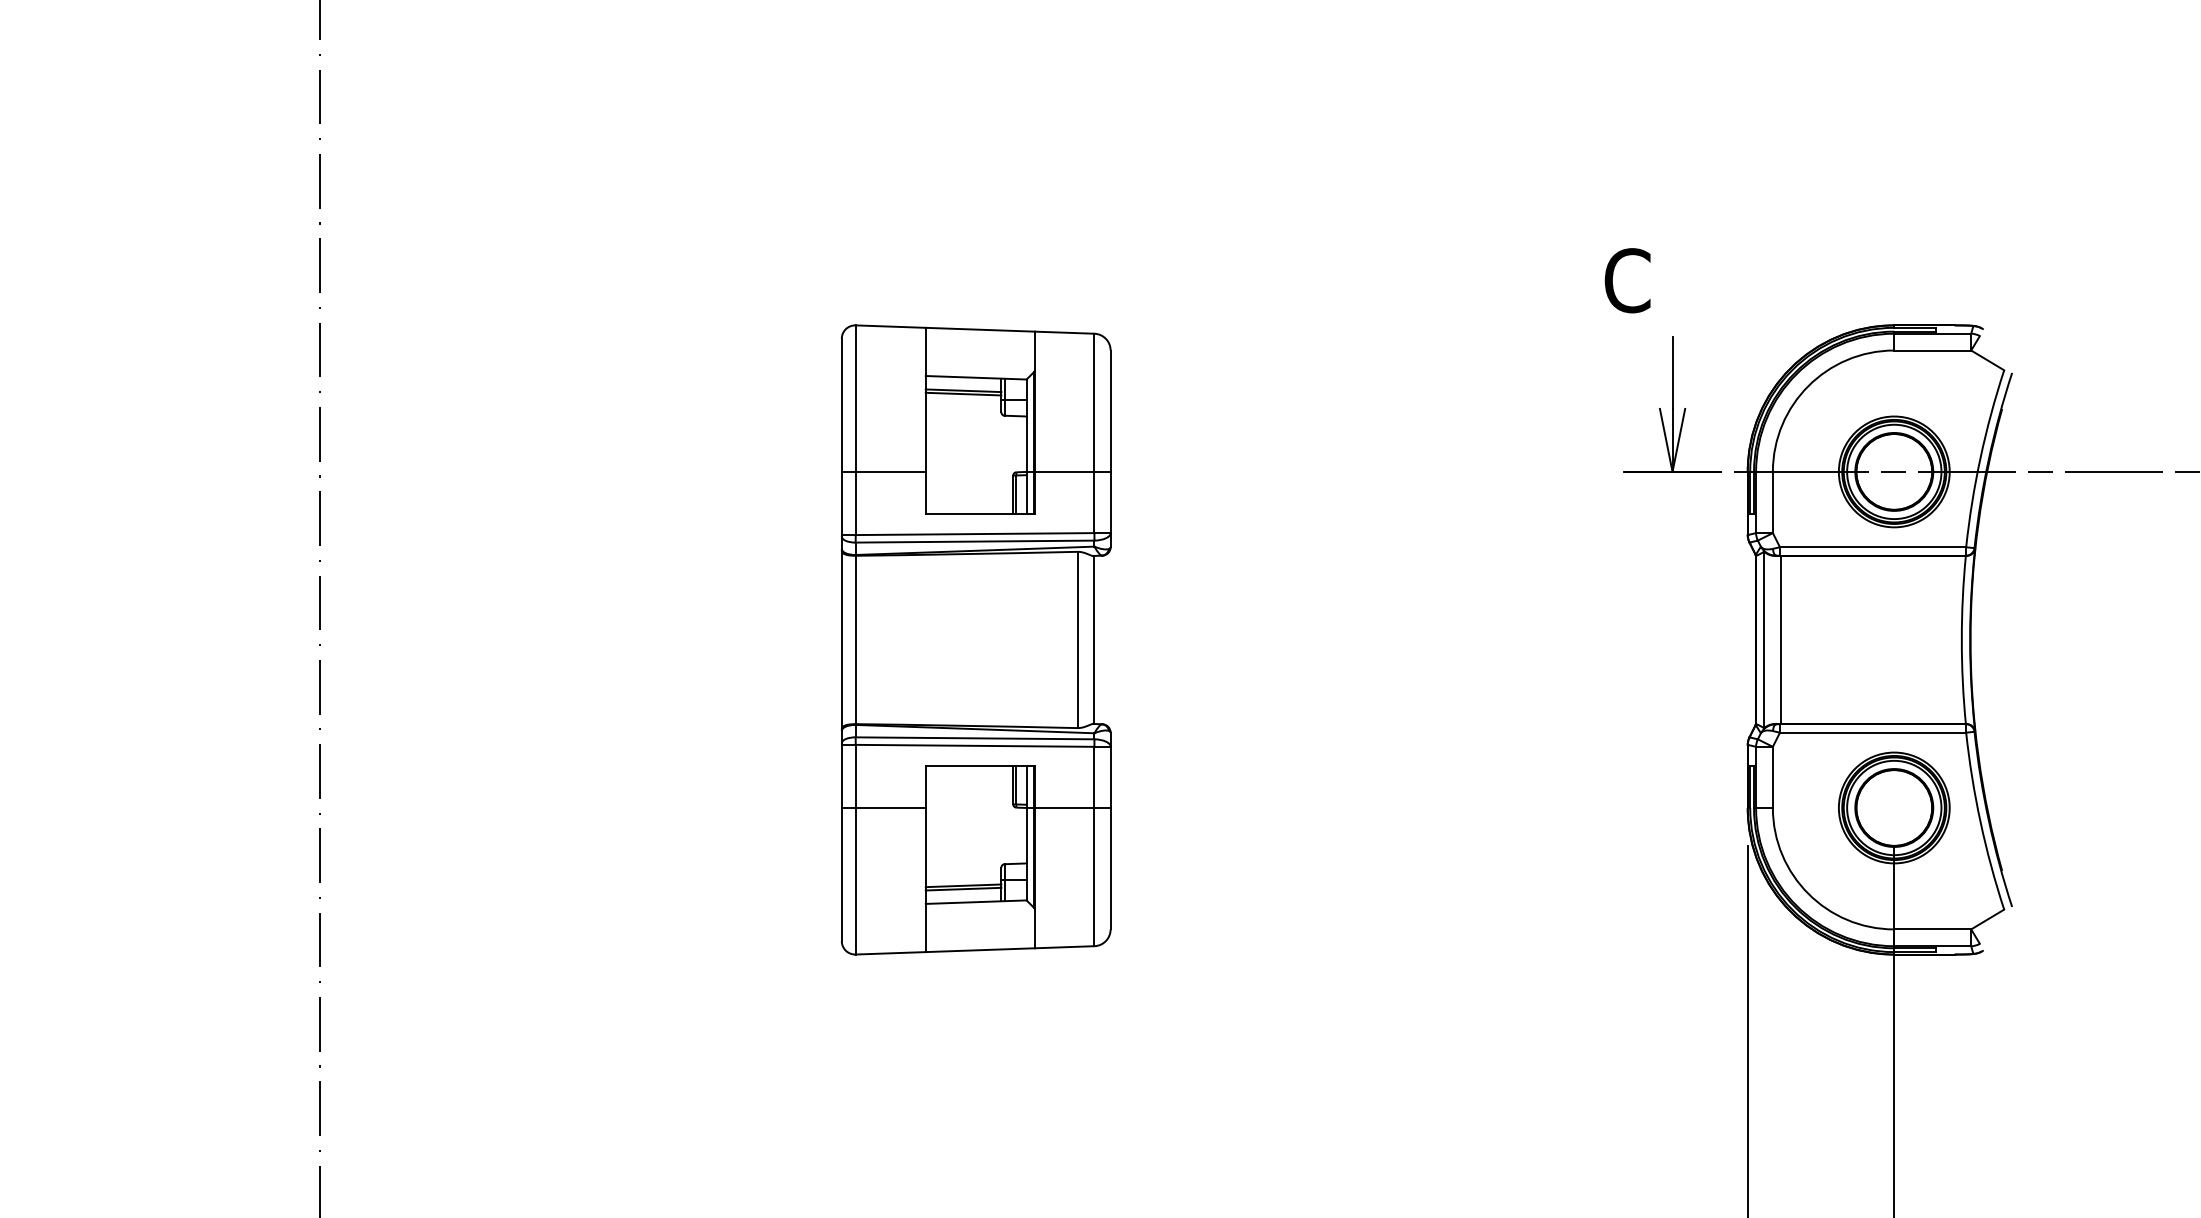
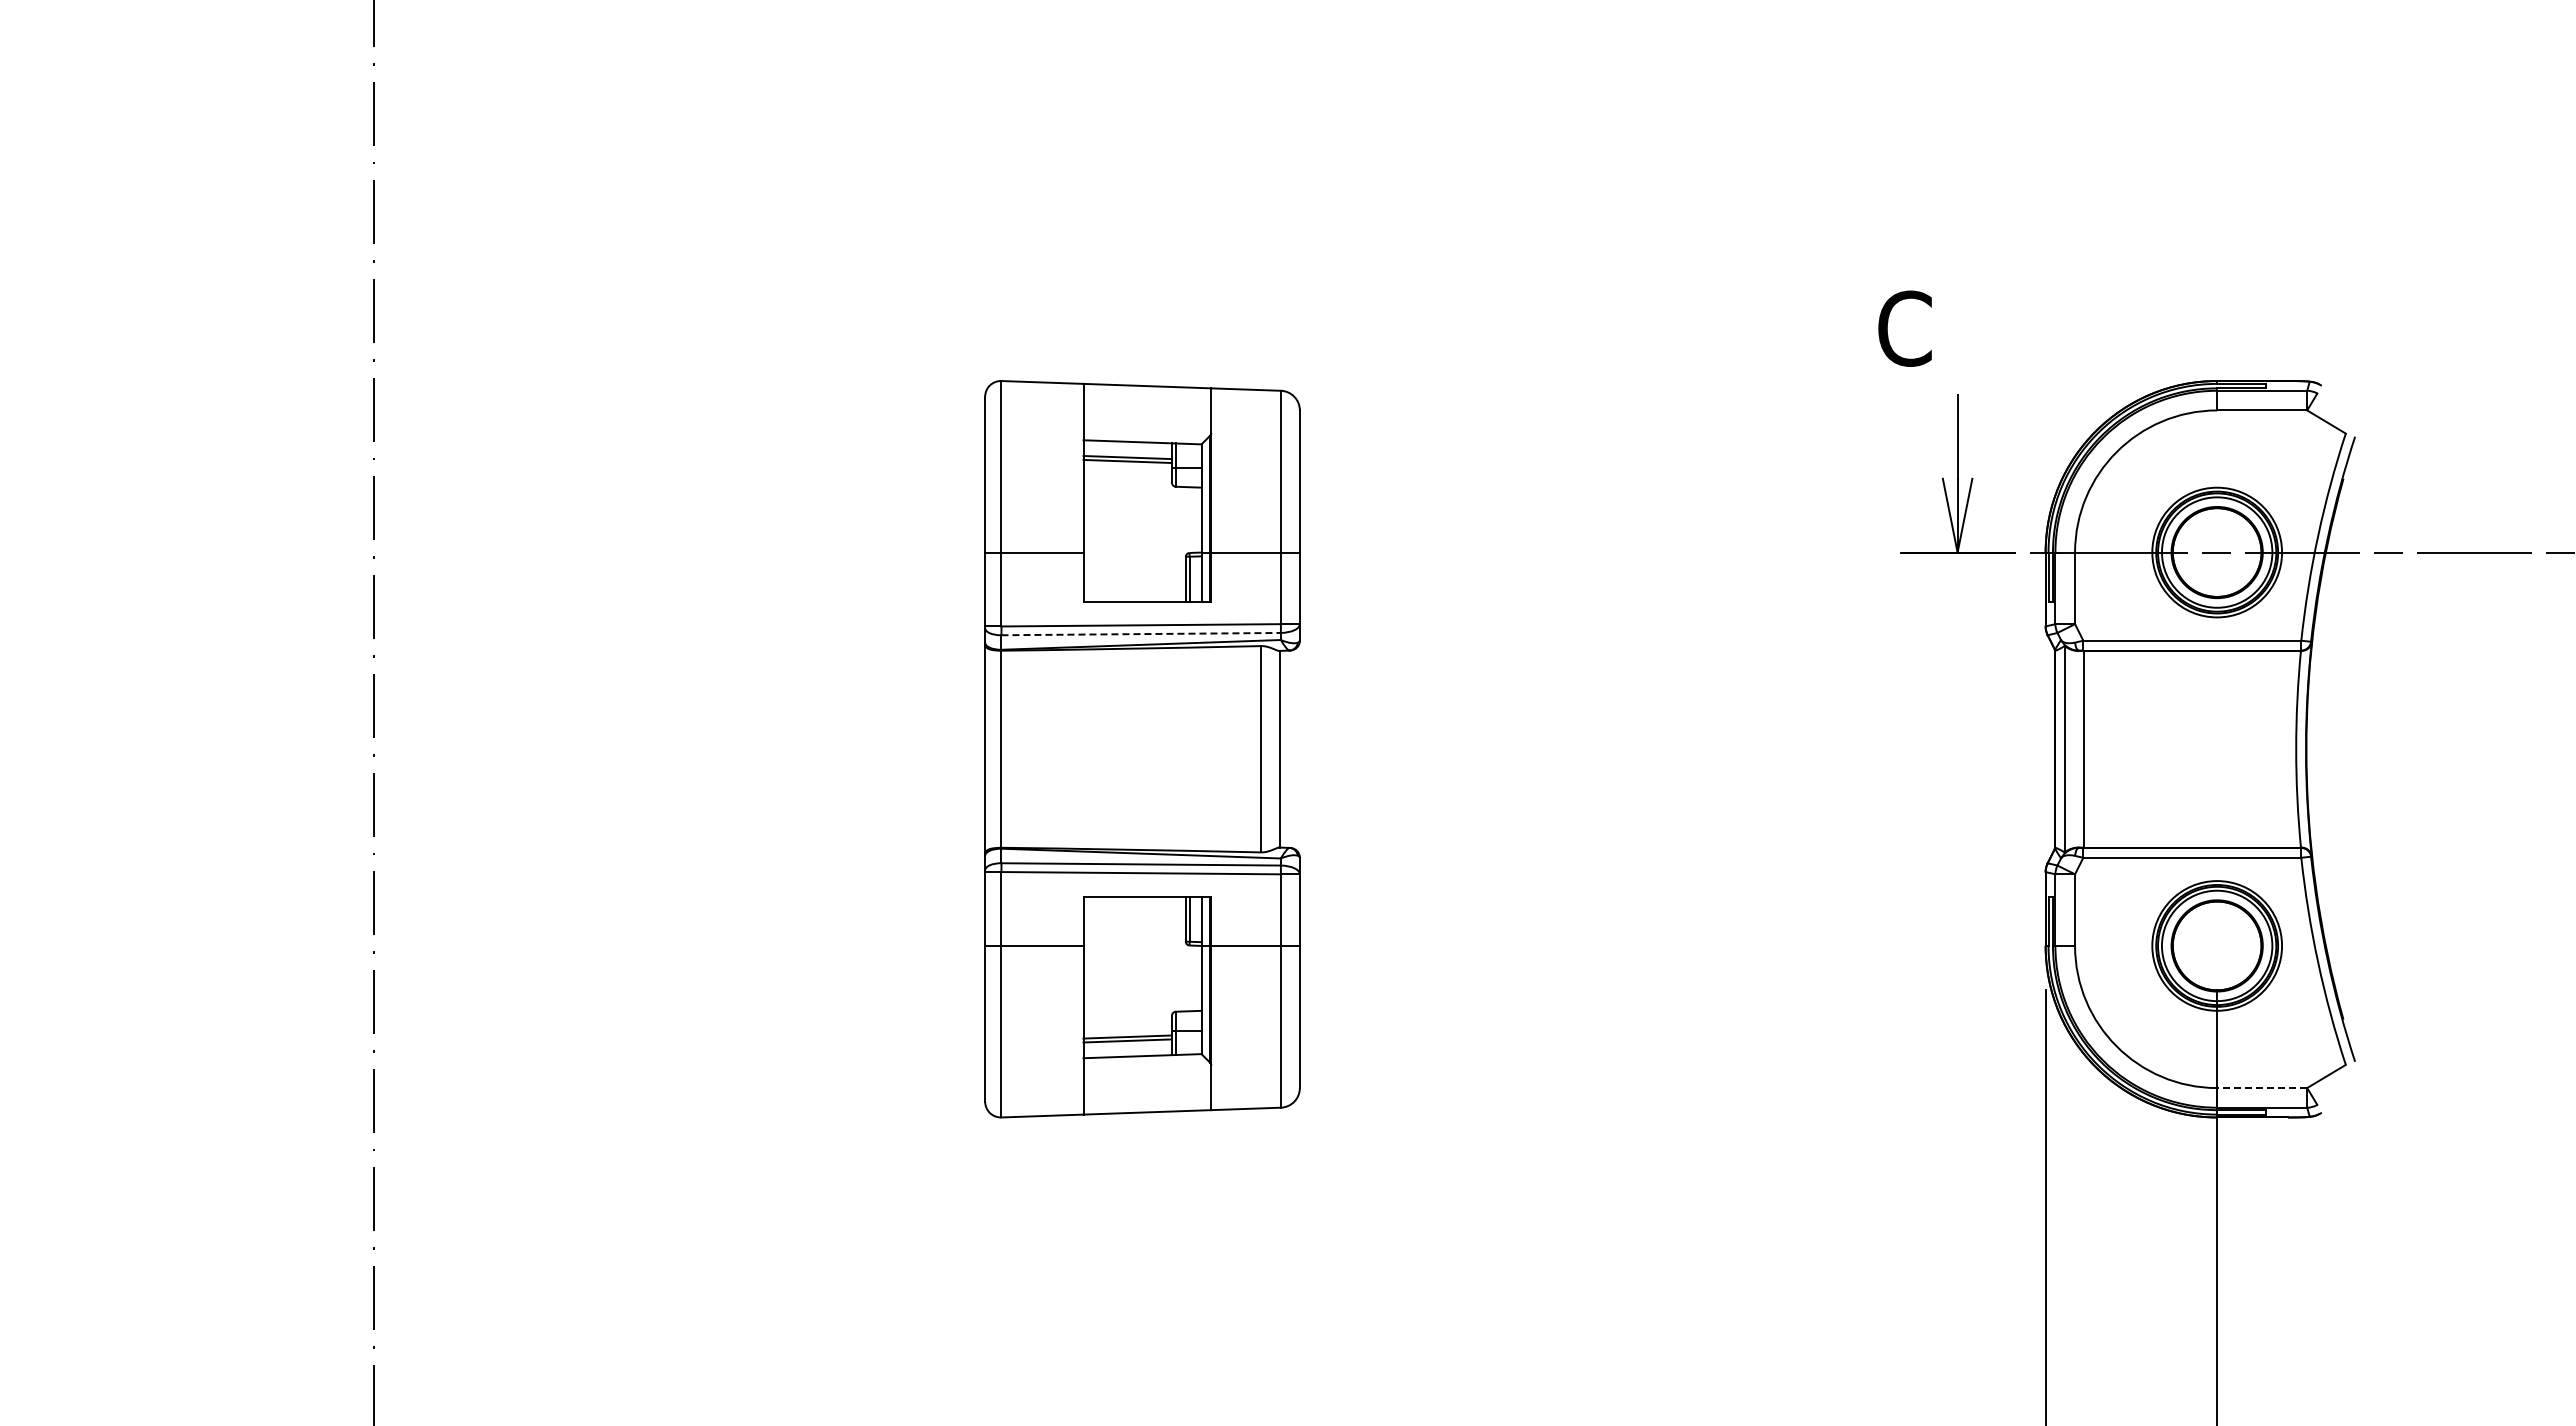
line: (975, 541) -> (1141, 634), solid -> dashed
line: (1932, 929) -> (2261, 1088), solid -> dashed

